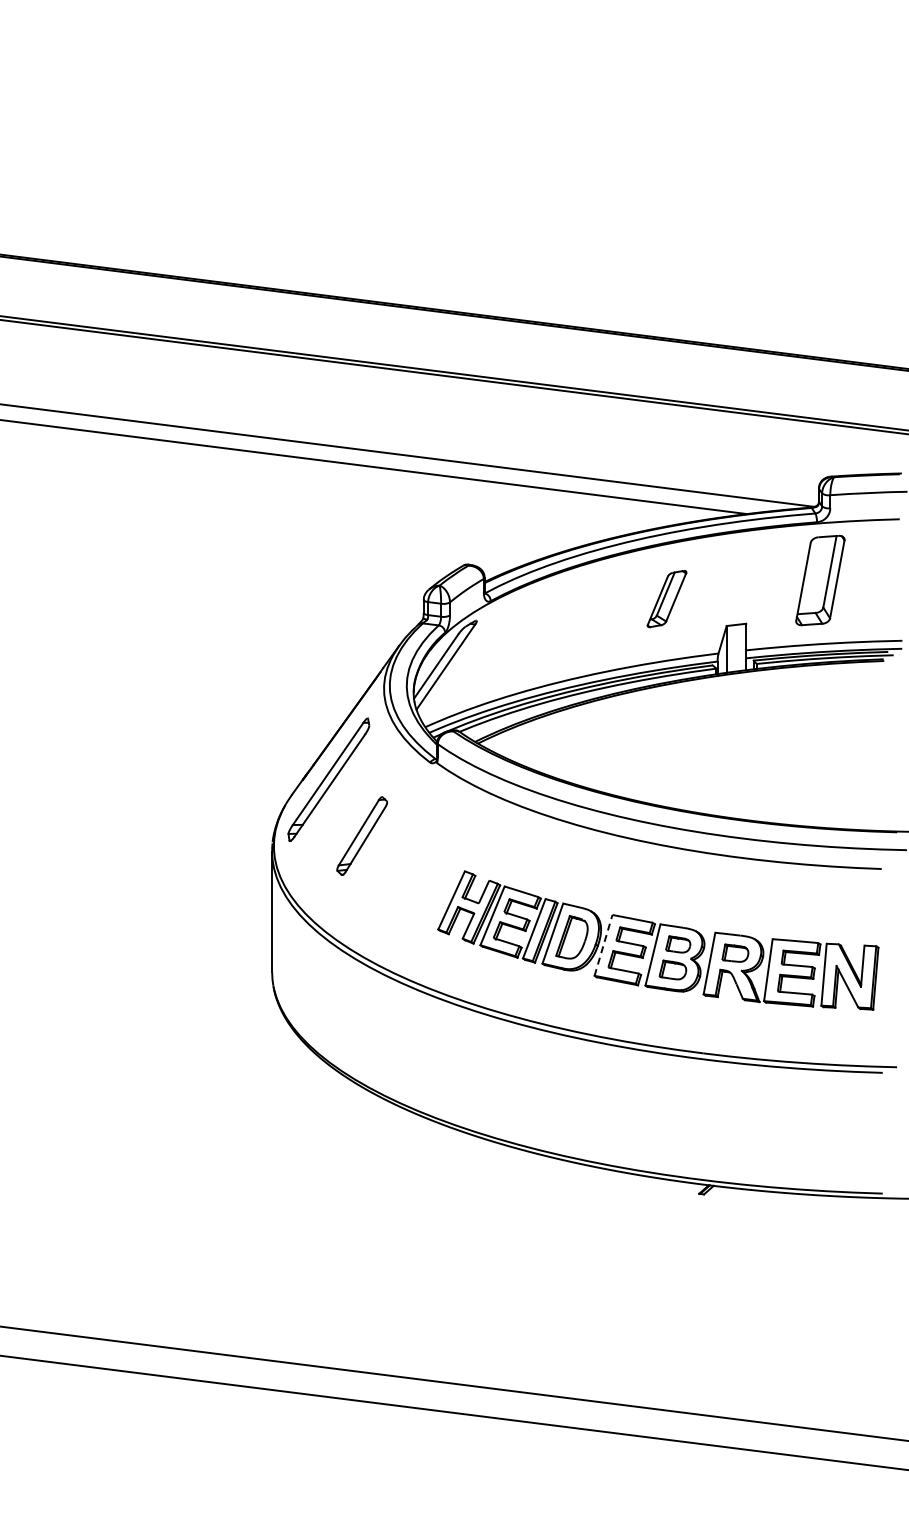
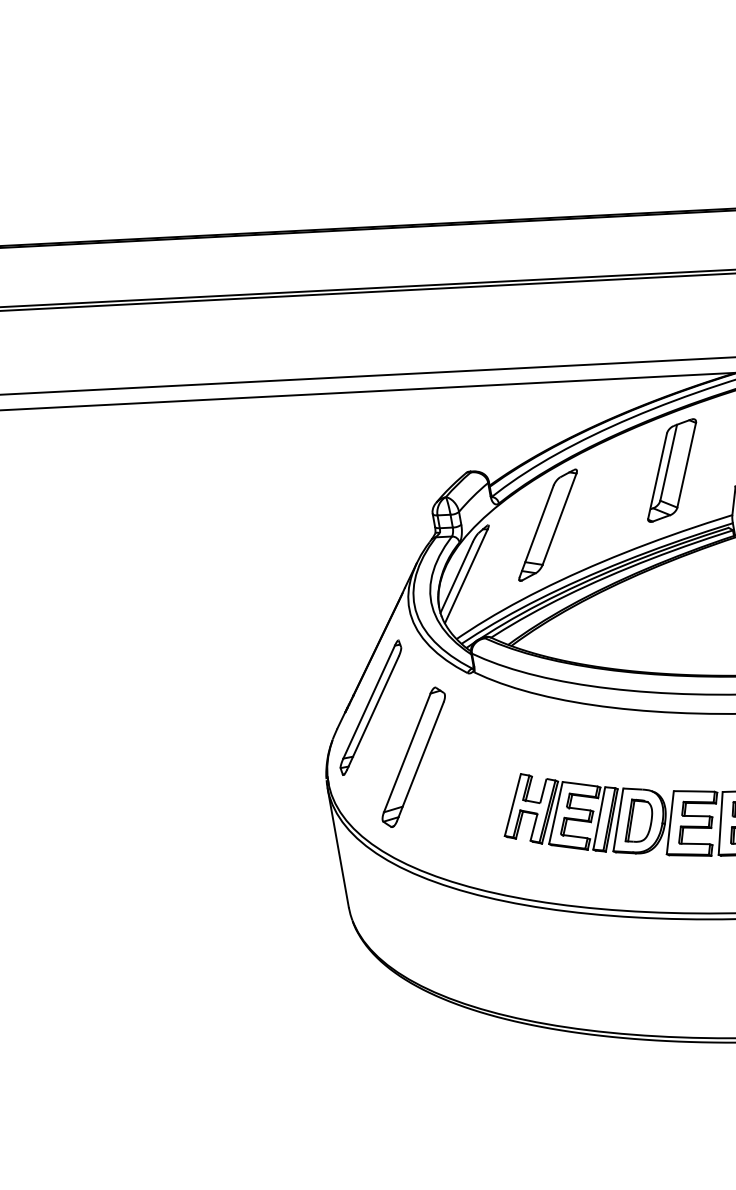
part: (666, 598) -> (671, 470), size x1.67
part: (535, 631) -> (548, 525), added
part: (361, 835) -> (412, 756), size x1.67
line: (603, 945) -> (670, 822), dashed -> solid

